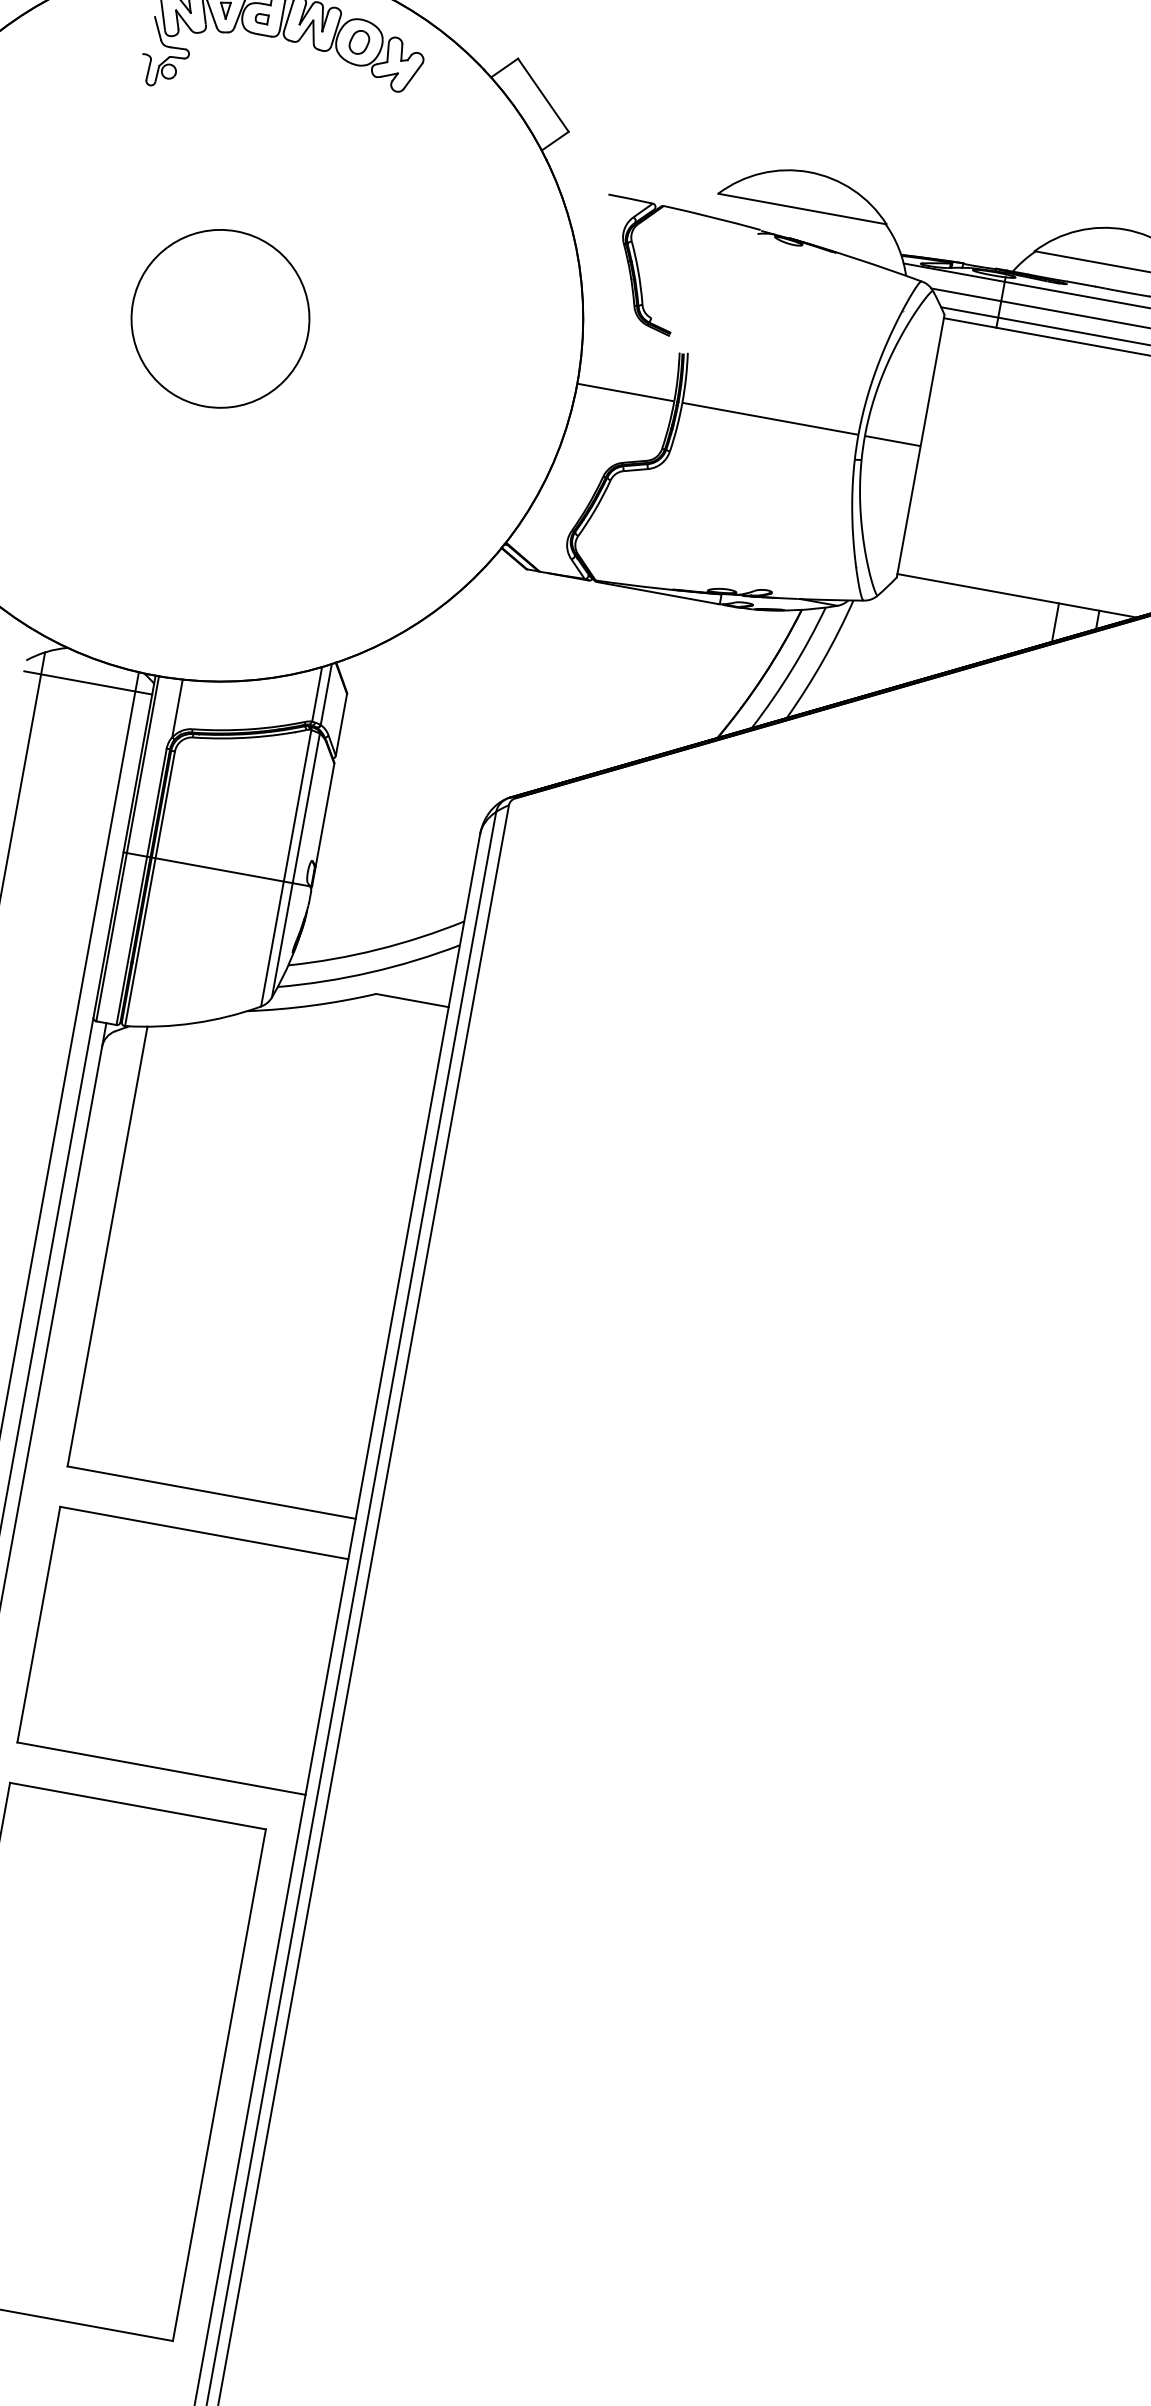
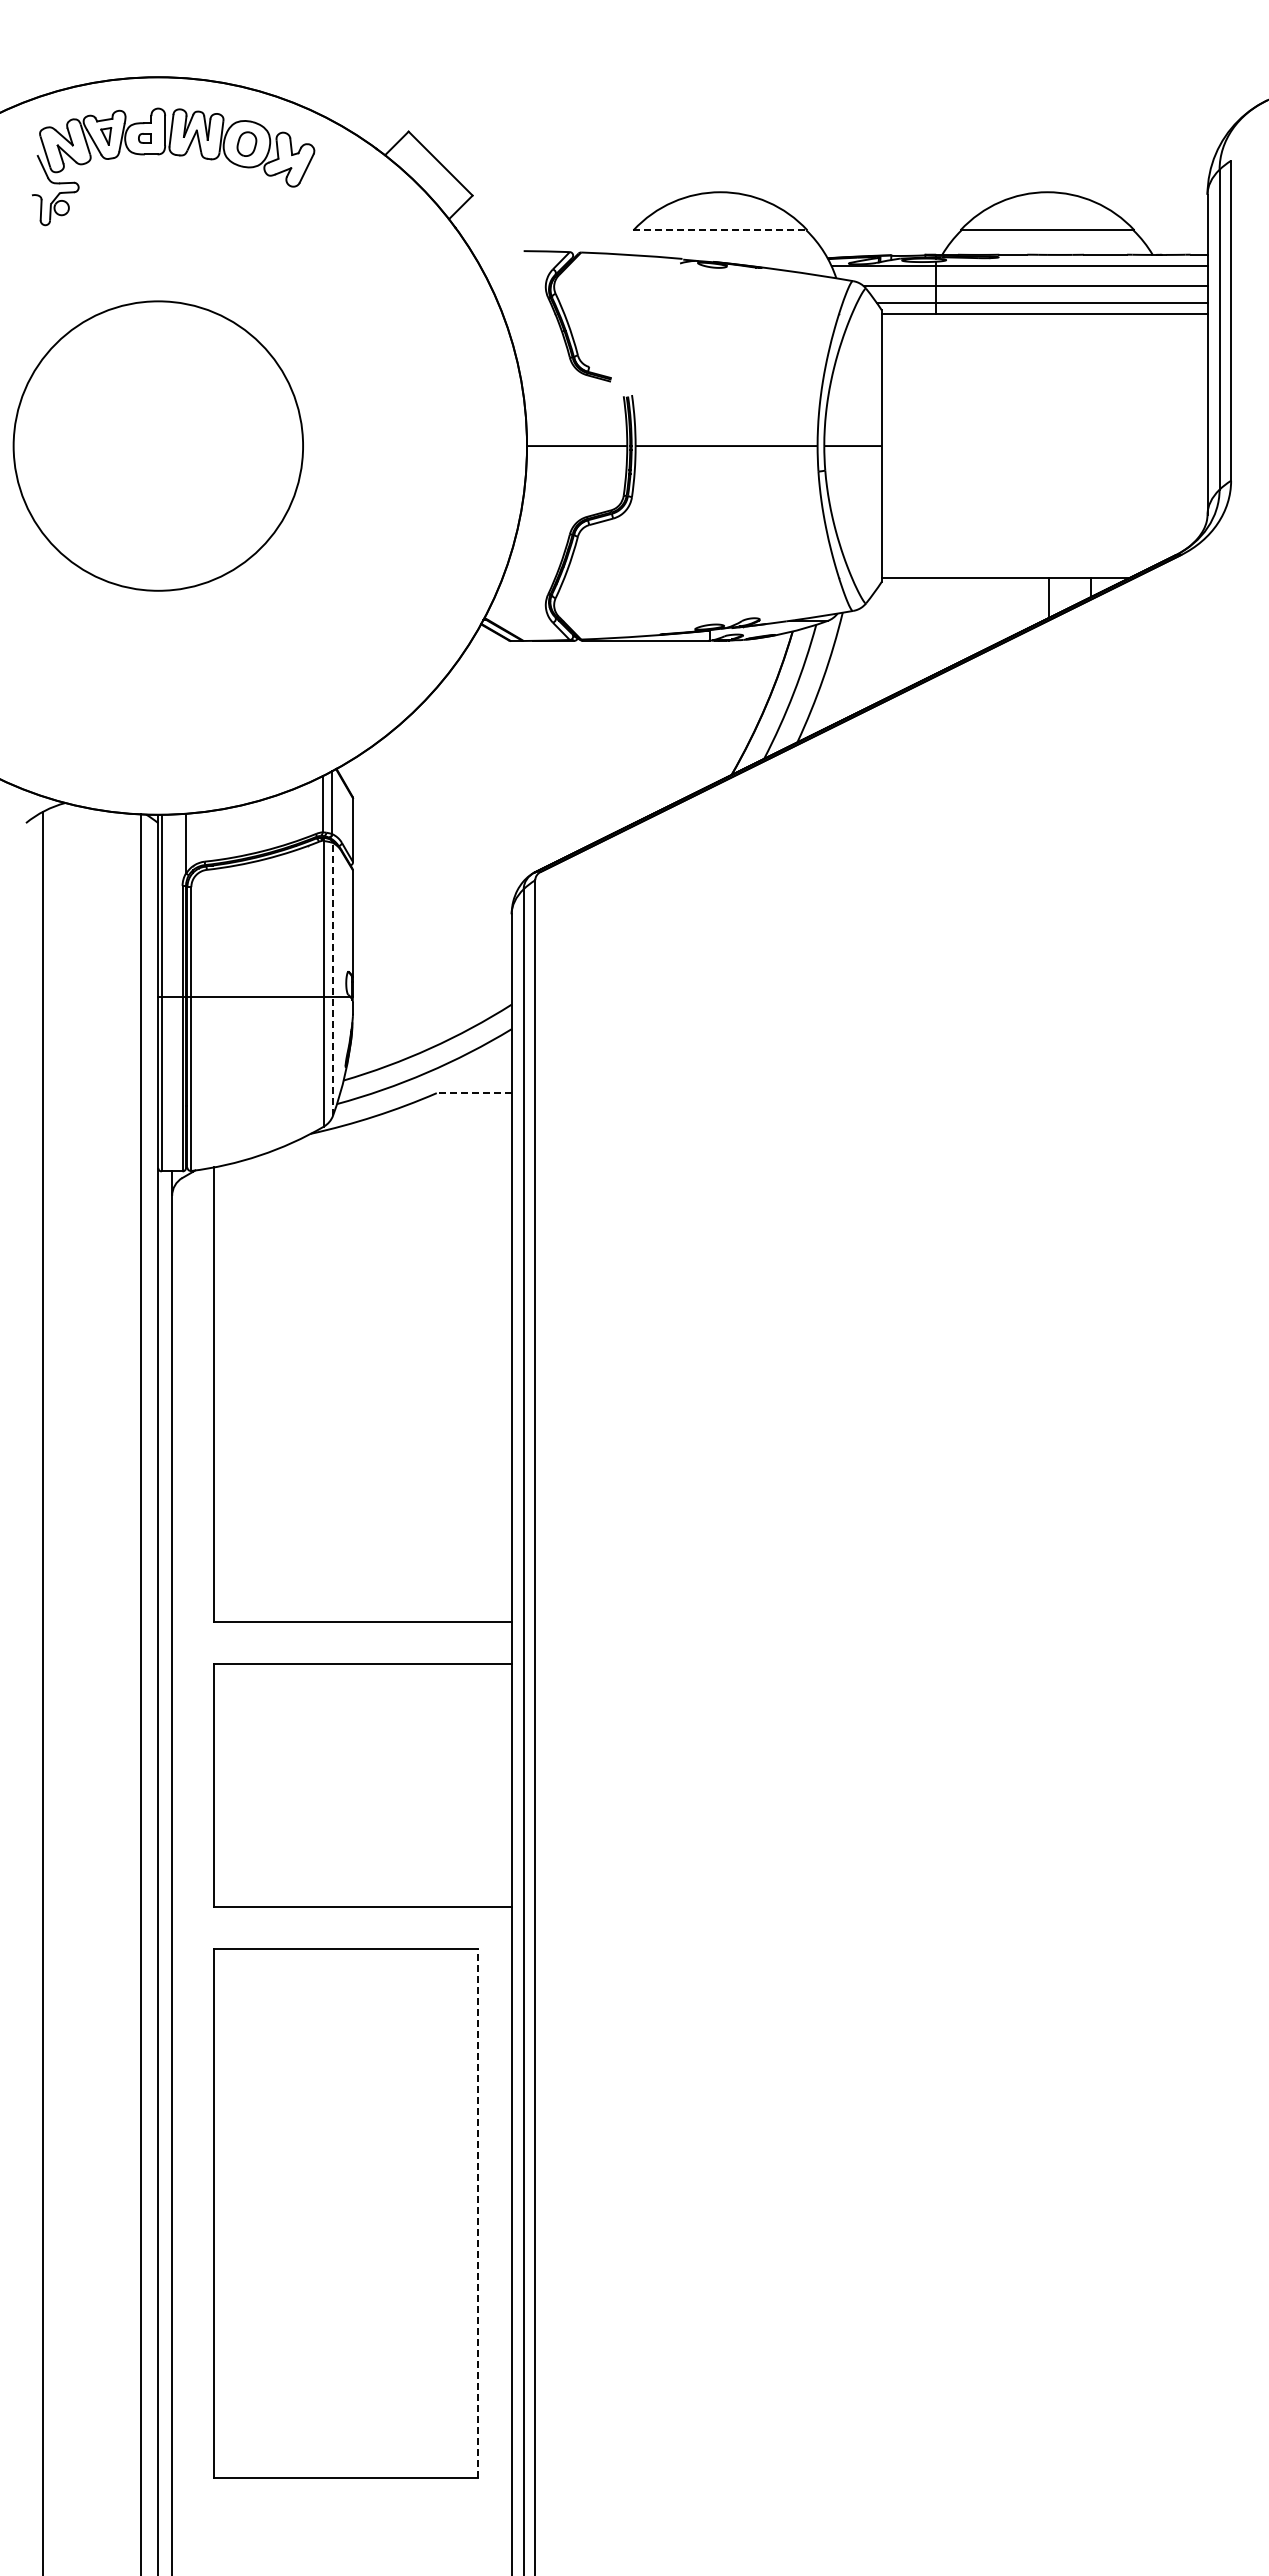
line: (802, 209) -> (720, 230), solid -> dashed
circle: (219, 318) -> (157, 445), size x1.6
line: (88, 683) -> (92, 834), removed
line: (296, 864) -> (333, 978), solid -> dashed
line: (411, 1000) -> (473, 1093), solid -> dashed
line: (219, 2084) -> (478, 2212), solid -> dashed

